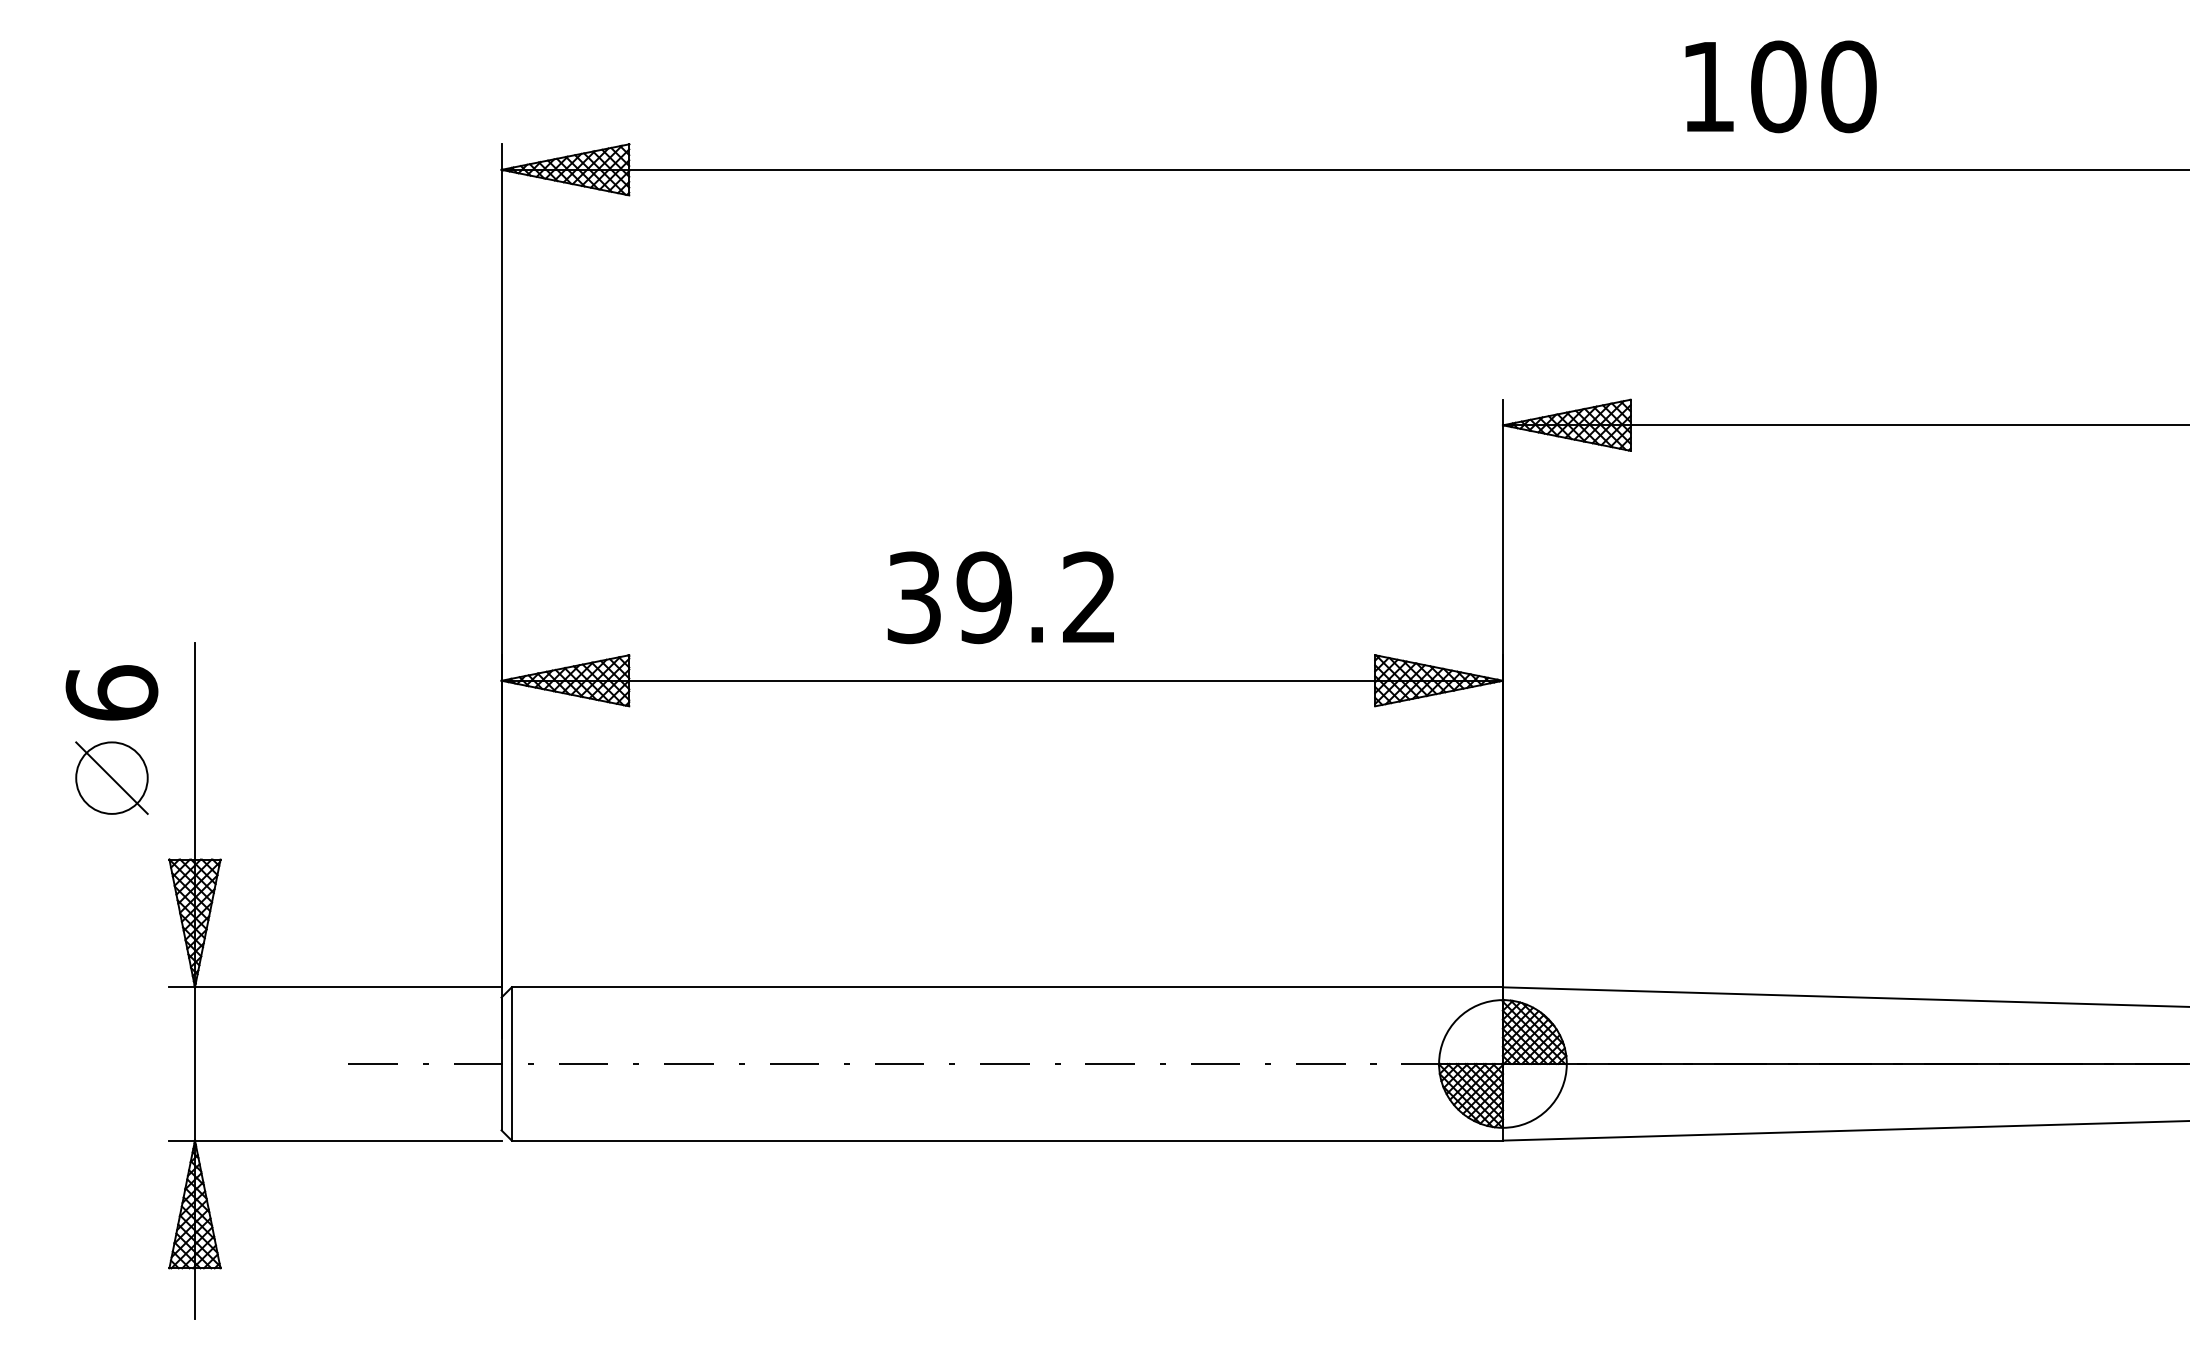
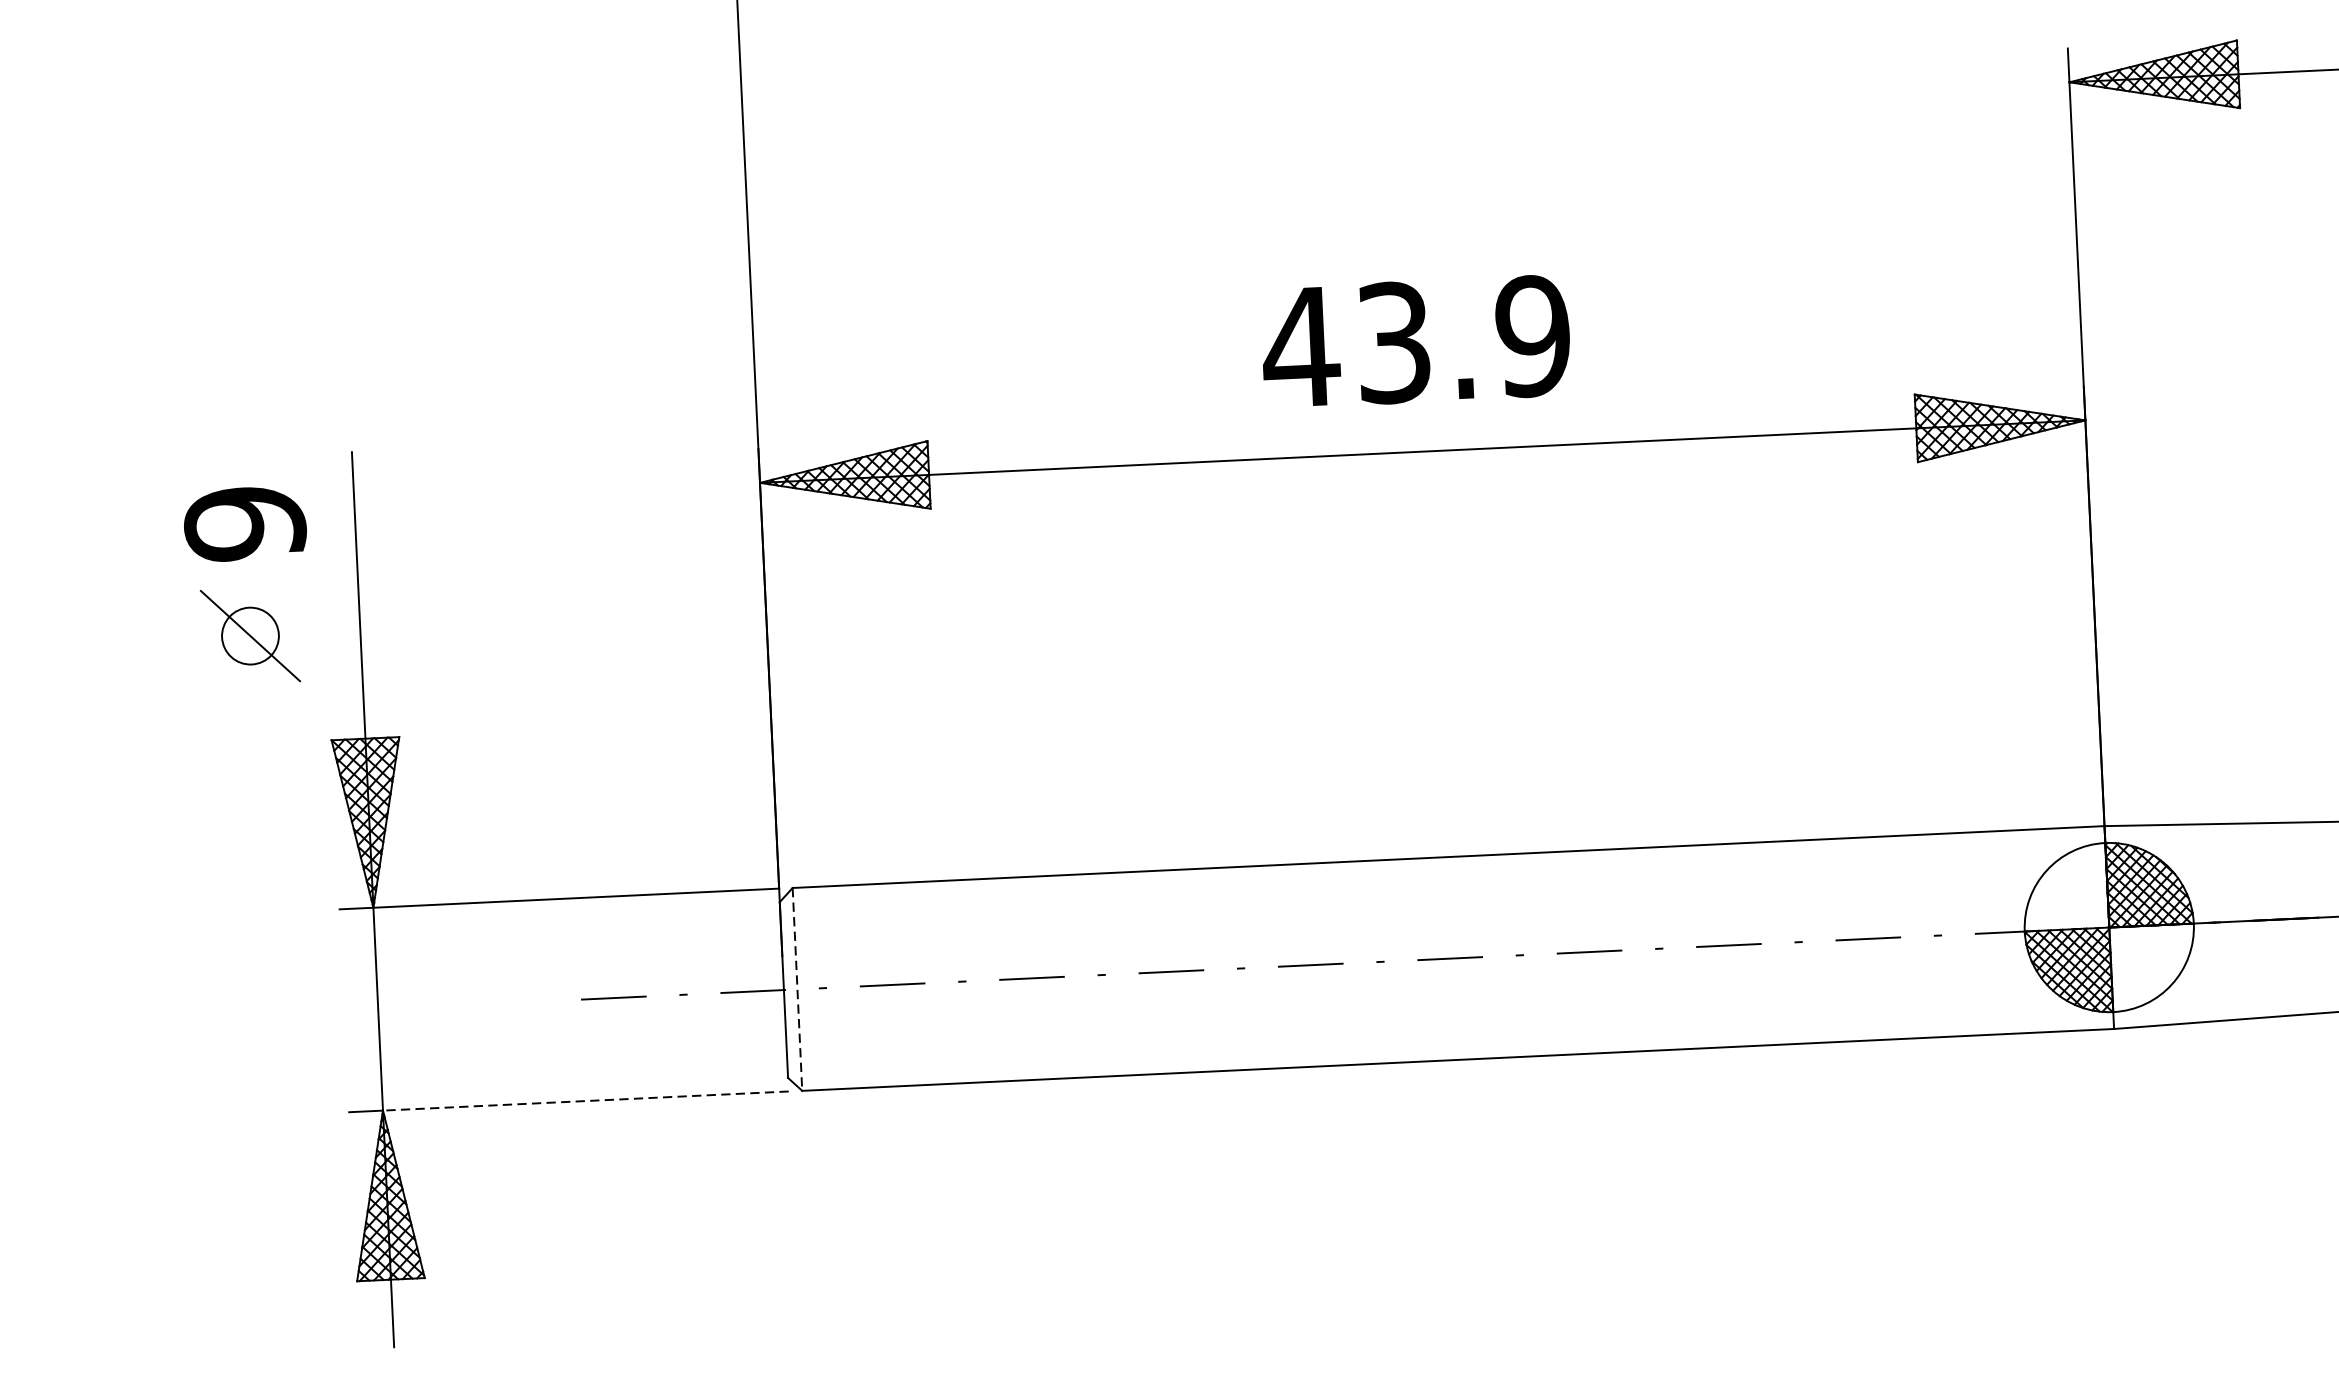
text: (1000, 597) -> (1415, 341), 39.2 -> 43.9
text: (111, 693) -> (244, 524), 6 -> 9
circle: (111, 777) -> (249, 635), size x0.6
line: (511, 1063) -> (797, 988), solid -> dashed
line: (347, 1140) -> (584, 1100), solid -> dashed

